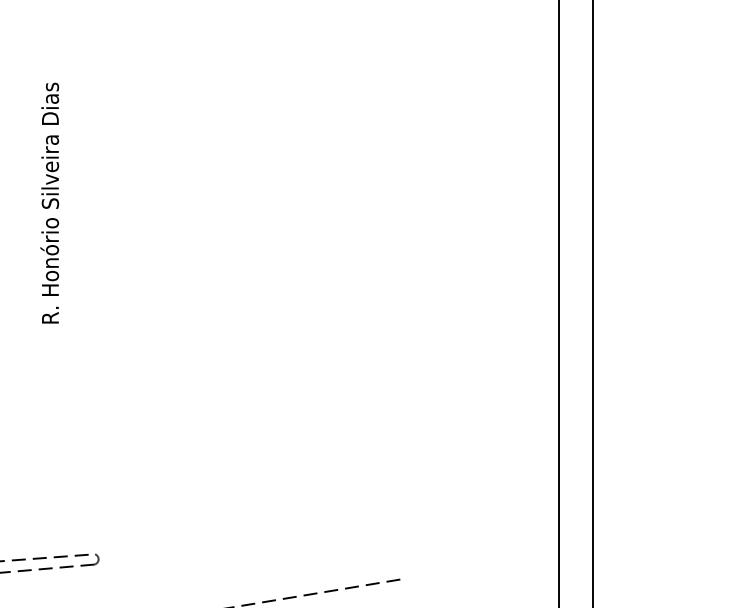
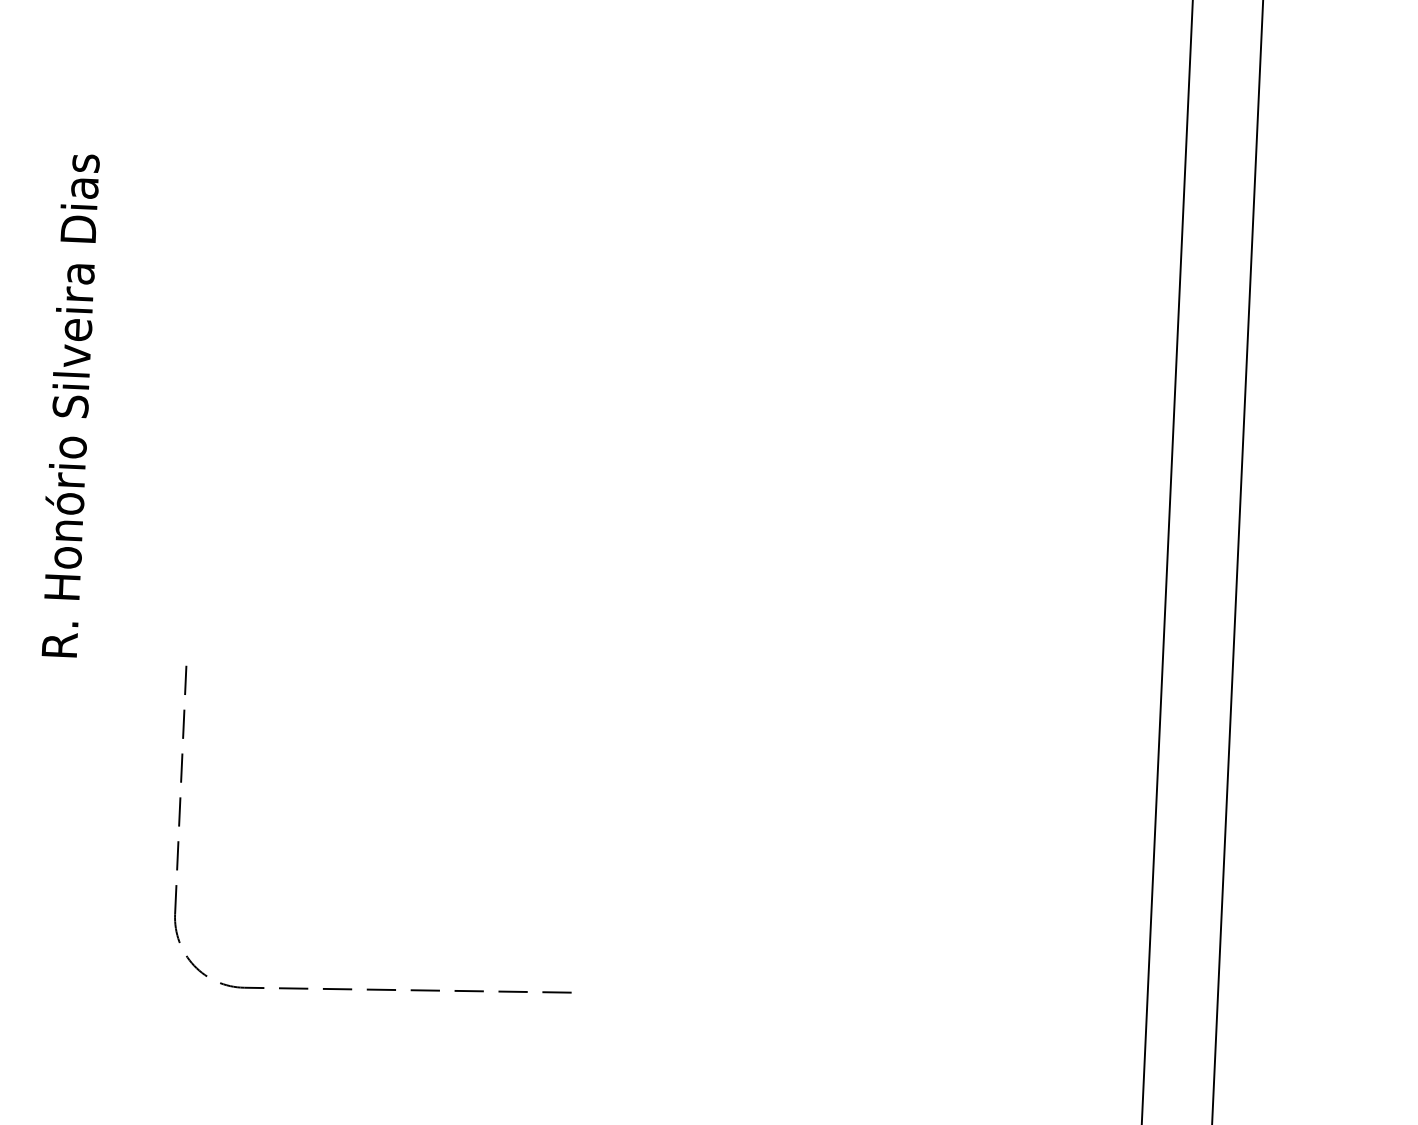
text: (49, 202) -> (68, 404), moved
part: (192, 481) -> (381, 987), added

